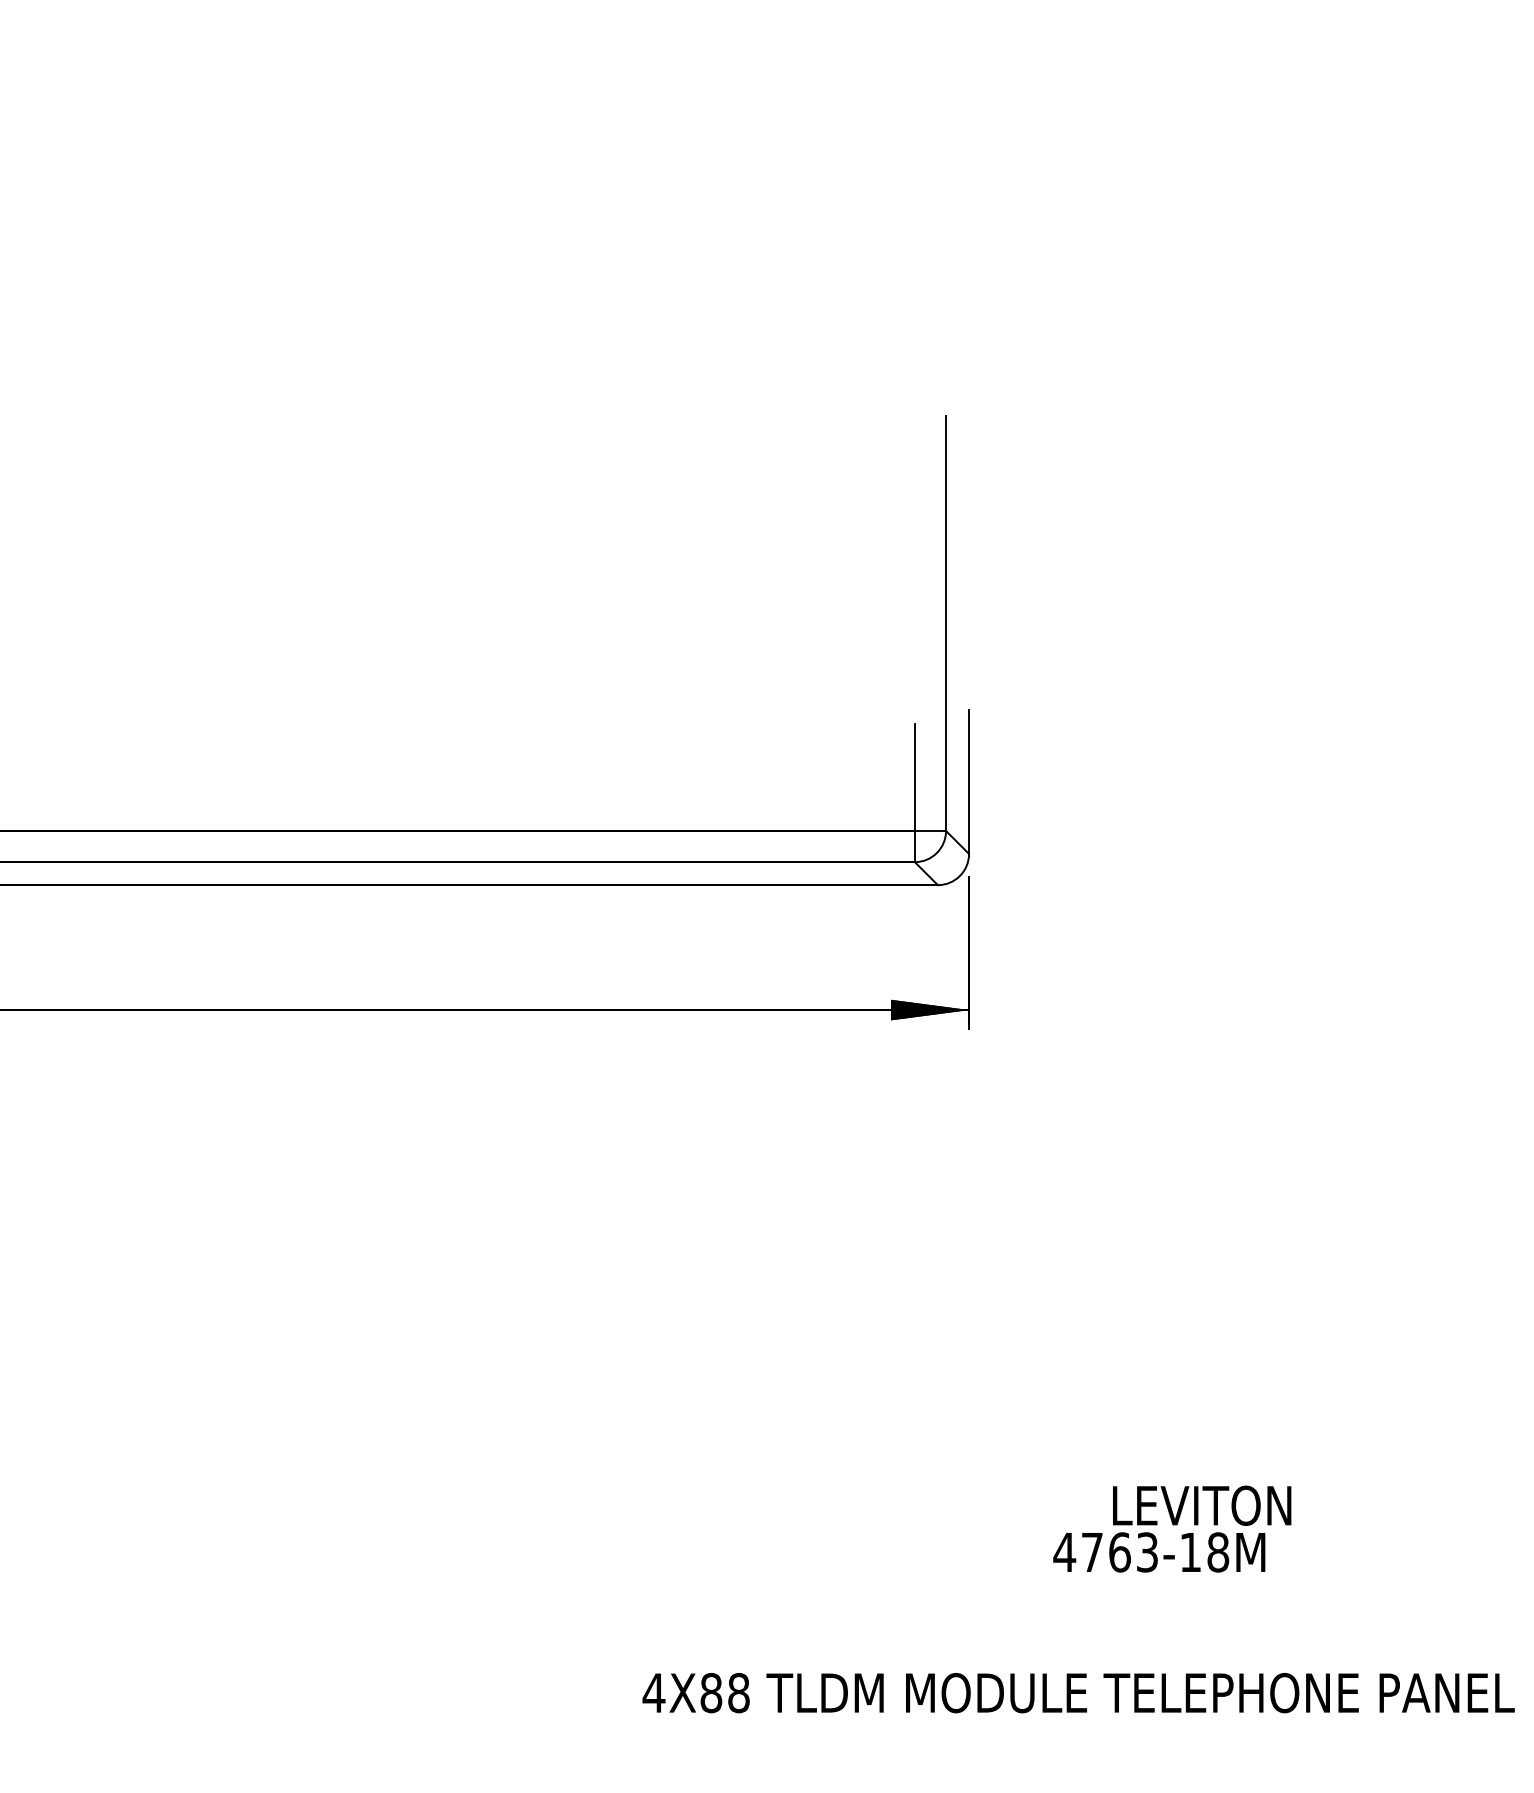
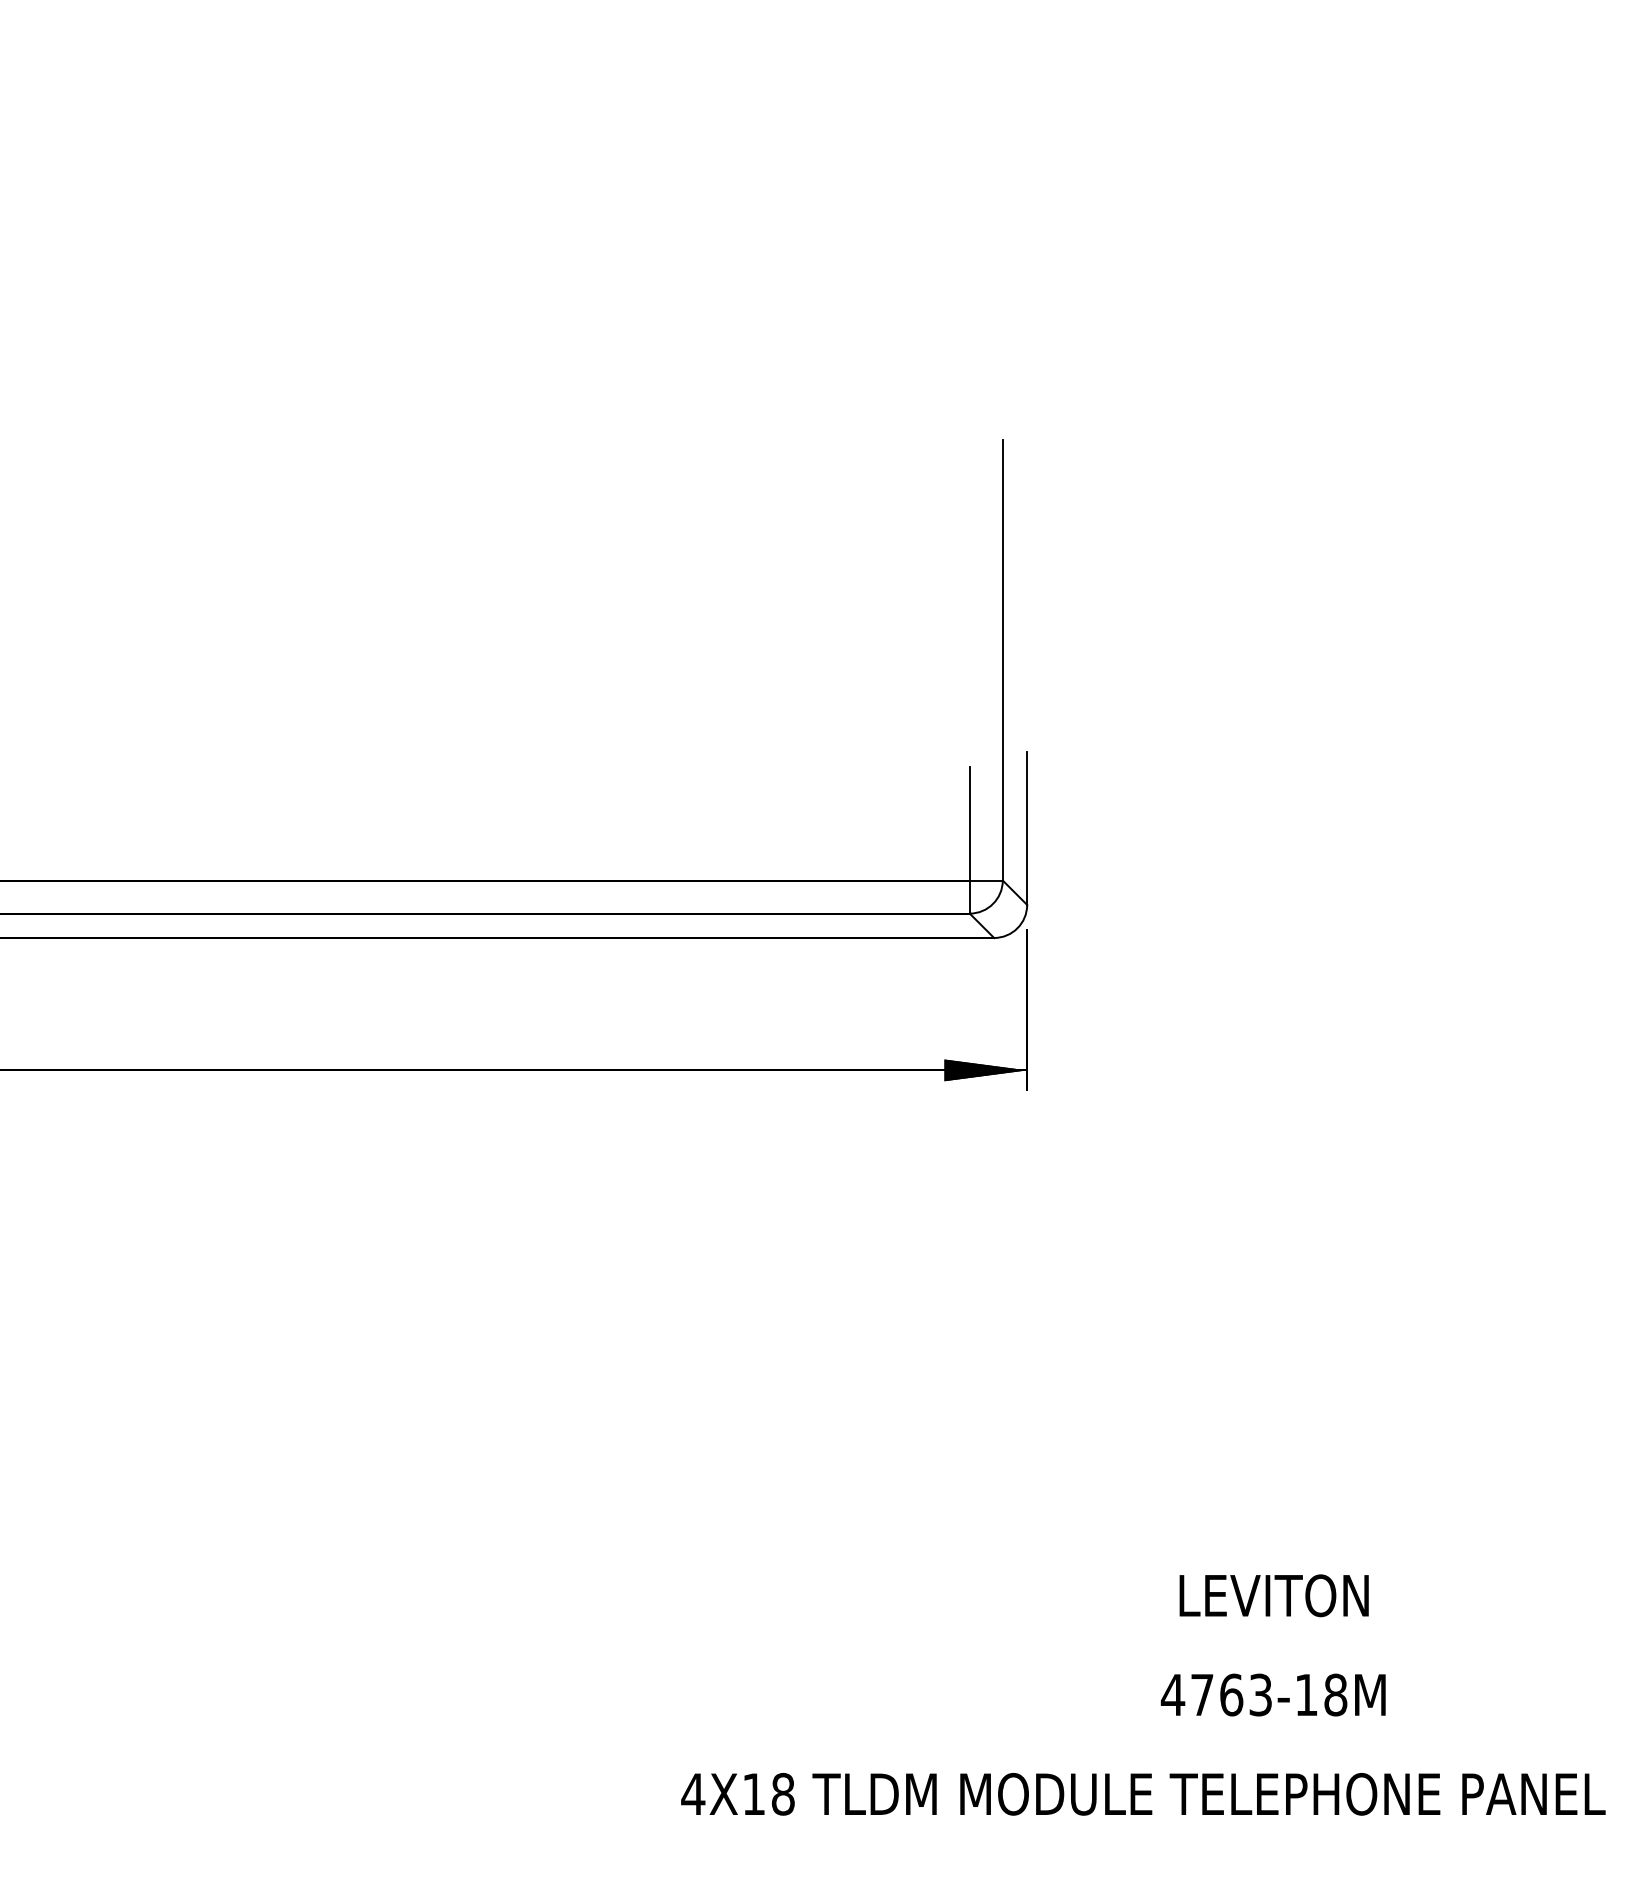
text: (1159, 1552) -> (1273, 1695), moved
text: (711, 1692) -> (754, 1793), 4X88 -> 4X18

